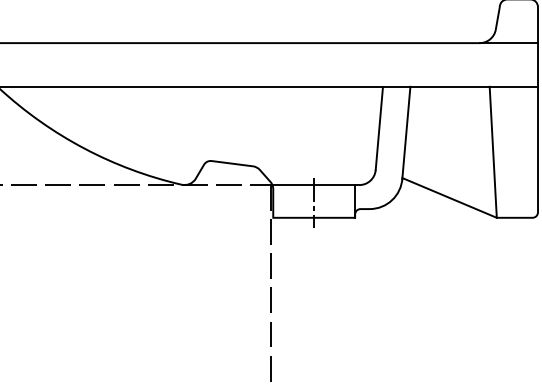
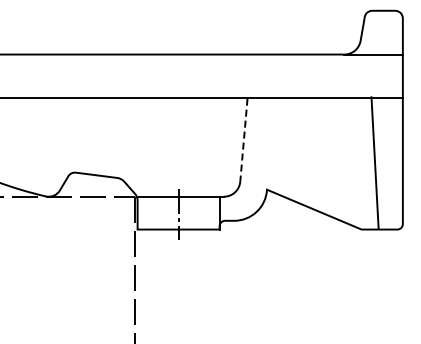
line: (379, 128) -> (244, 140), solid -> dashed
line: (406, 132) -> (271, 144), removed
line: (492, 151) -> (374, 162), moved

